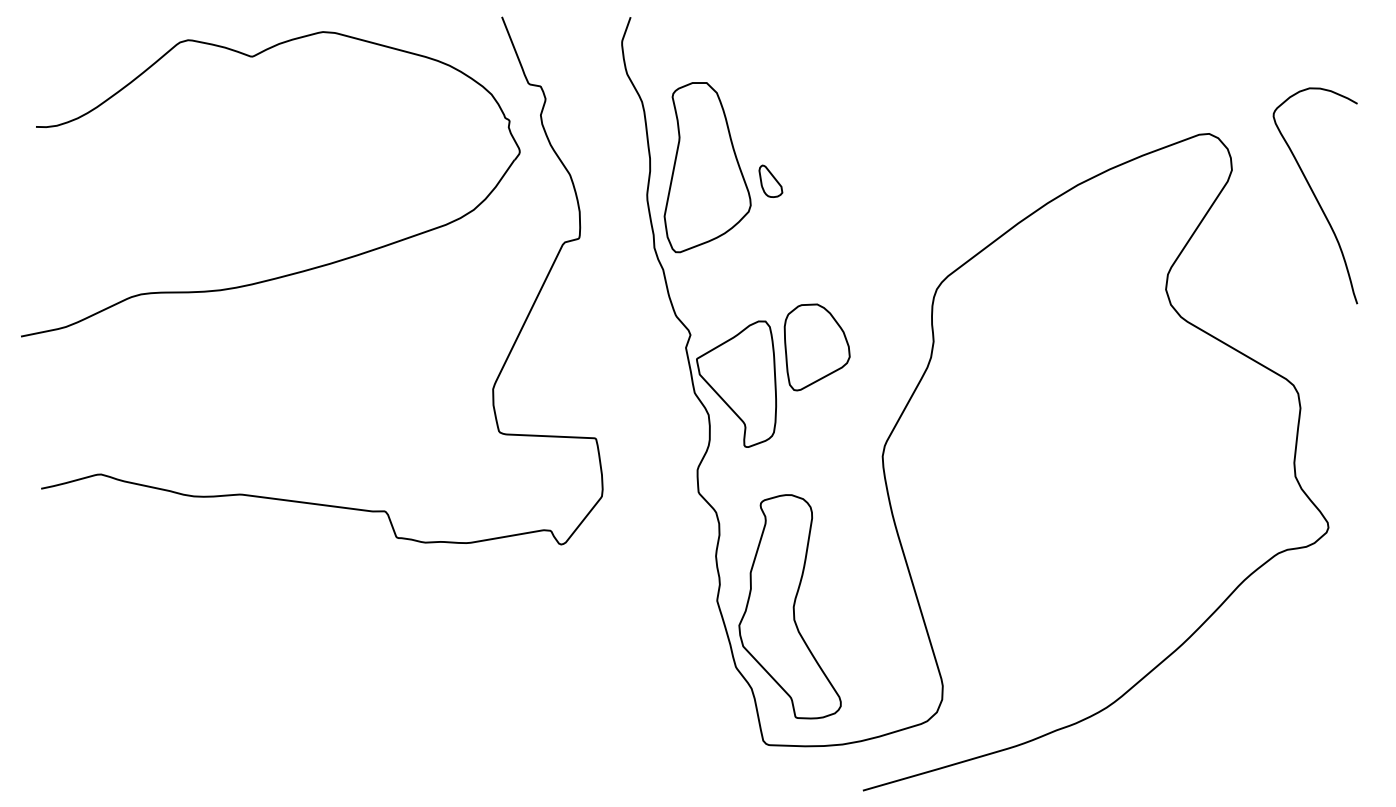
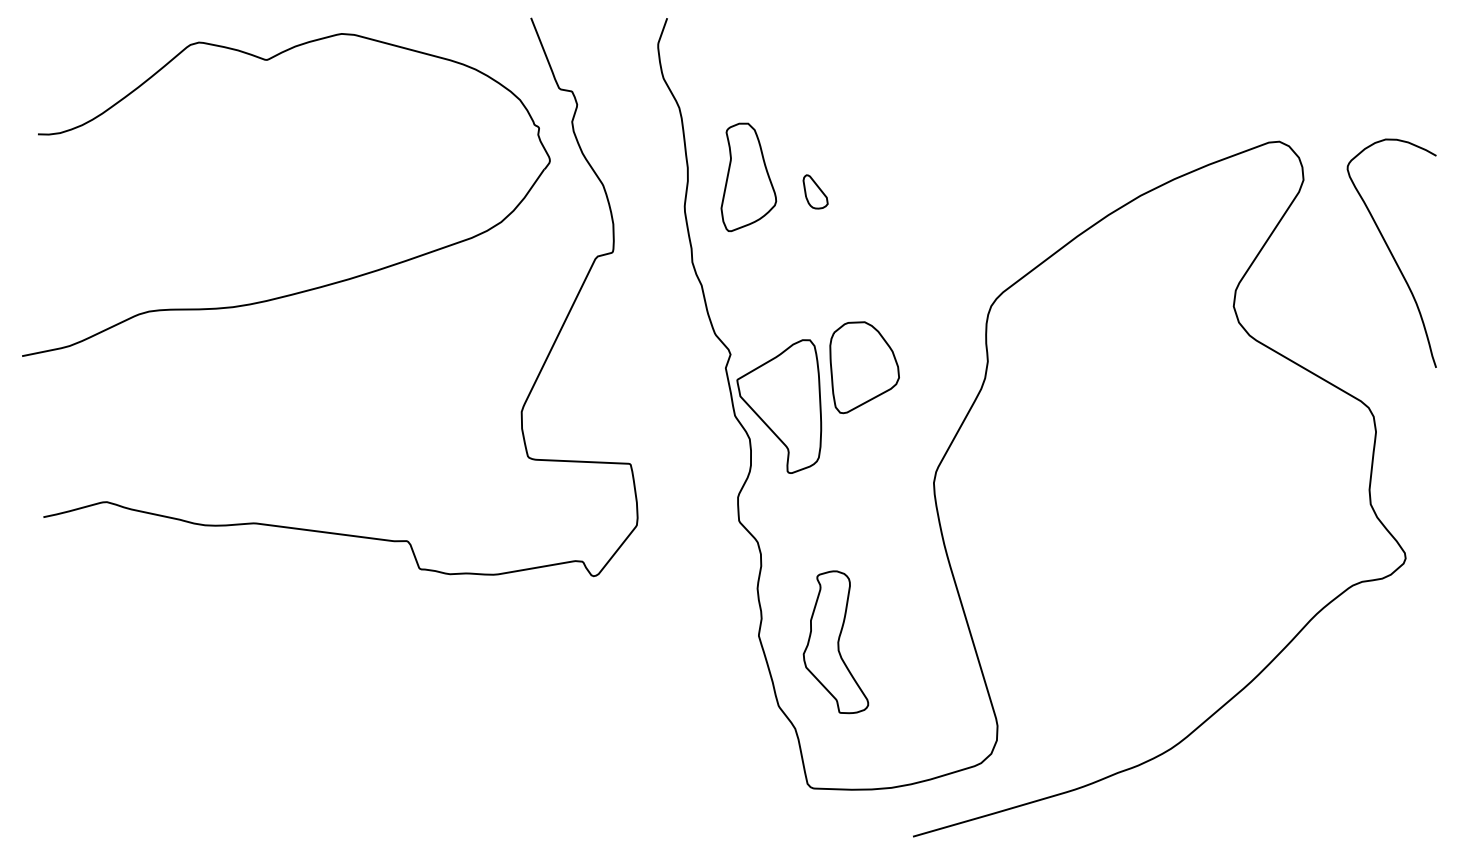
part: (707, 167) -> (748, 177), size x0.6
curve: (1315, 195) -> (1391, 252), moved
part: (789, 607) -> (835, 642), size x0.6

